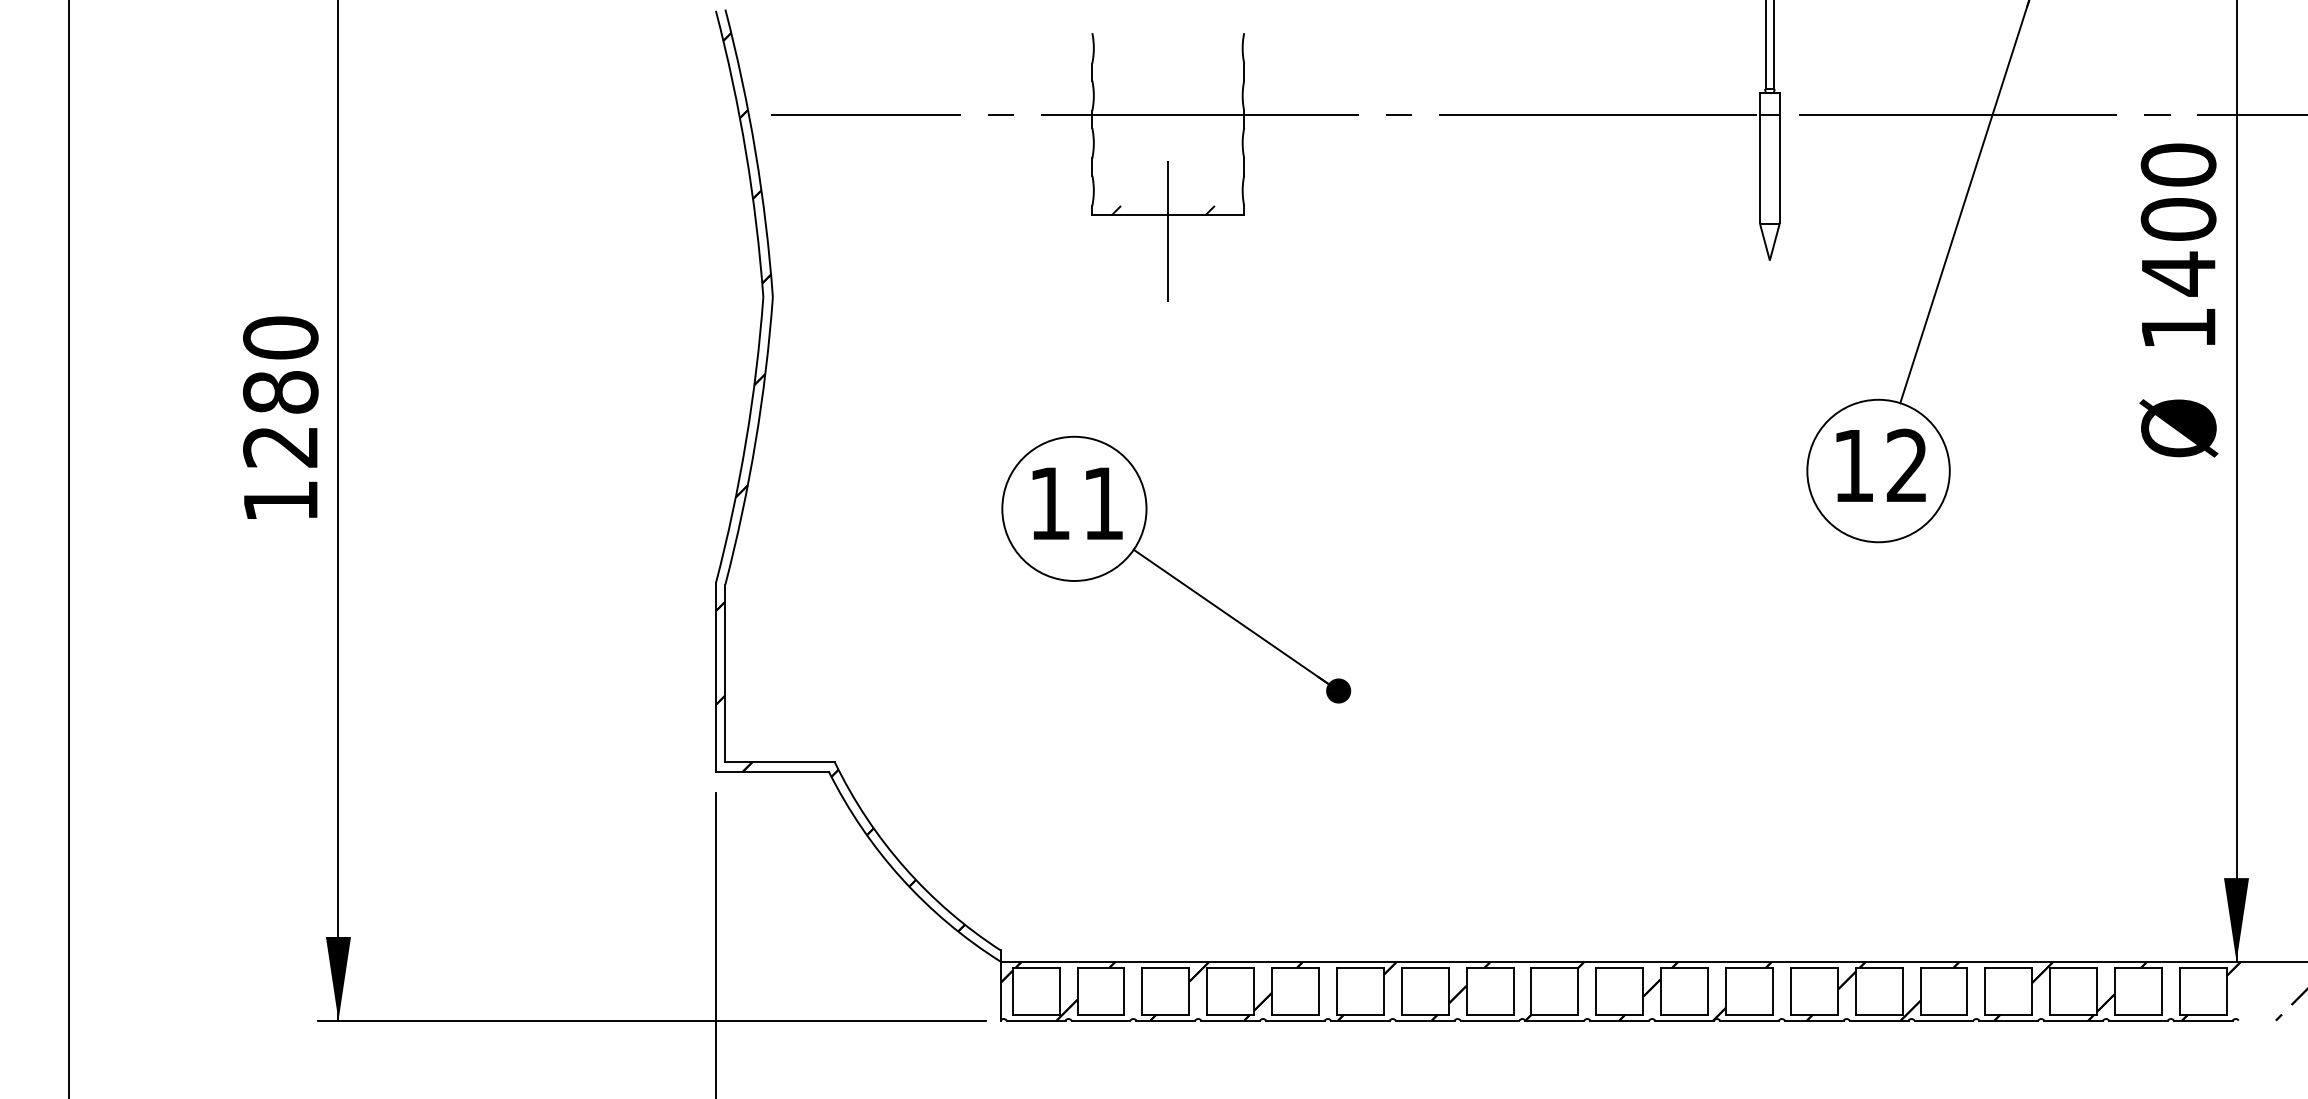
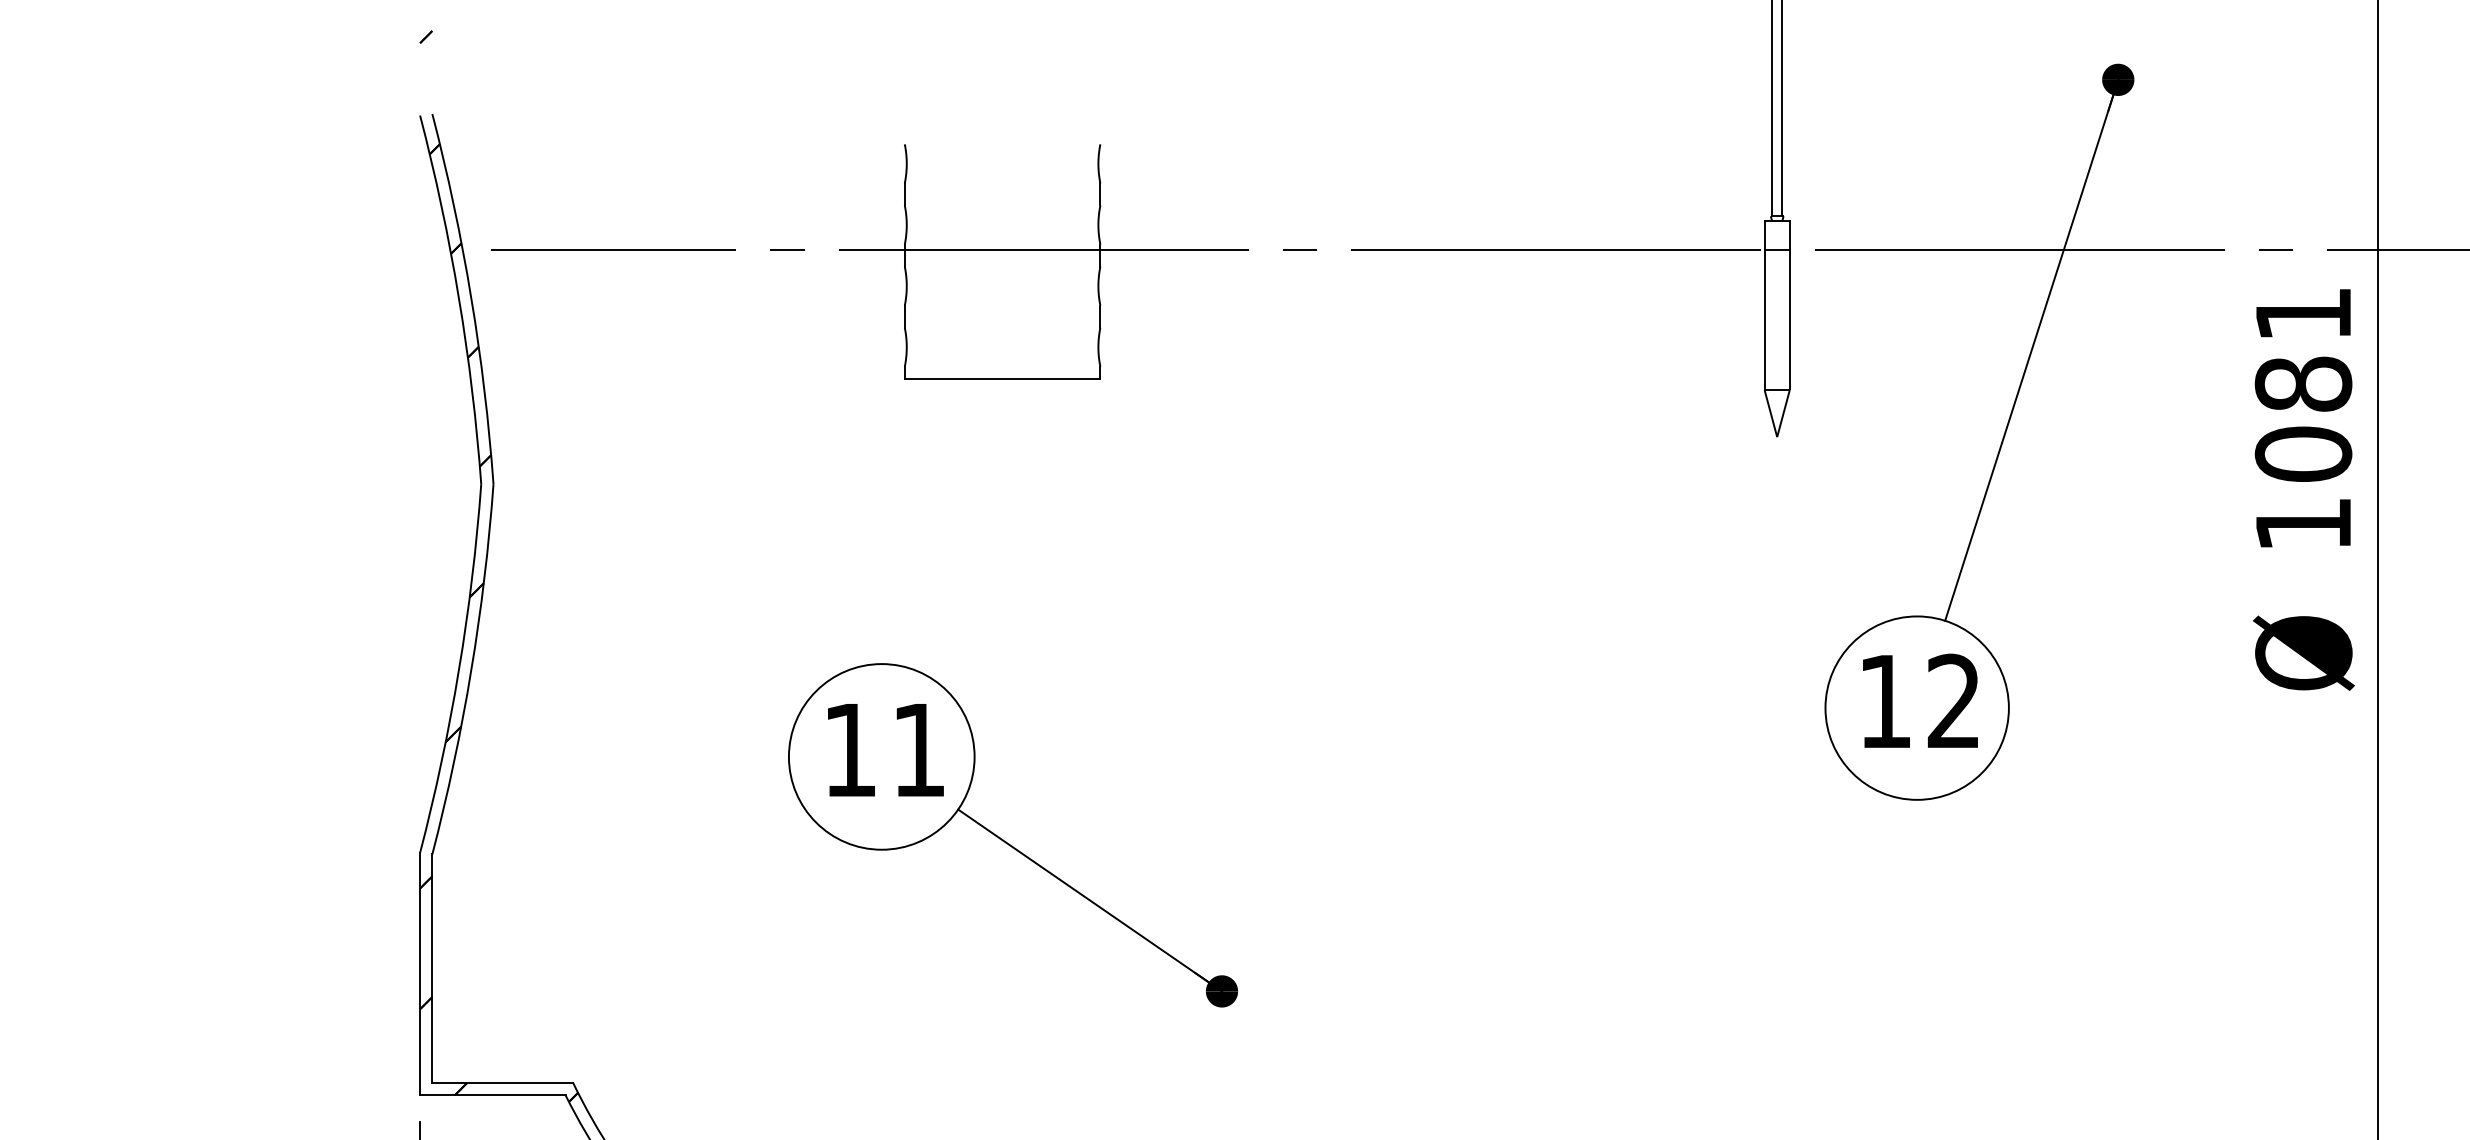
hatch: (1162, 210) -> (995, 372), removed
text: (2178, 219) -> (2303, 384), 1400 -> 1081
line: (1168, 231) -> (1002, 399), removed

